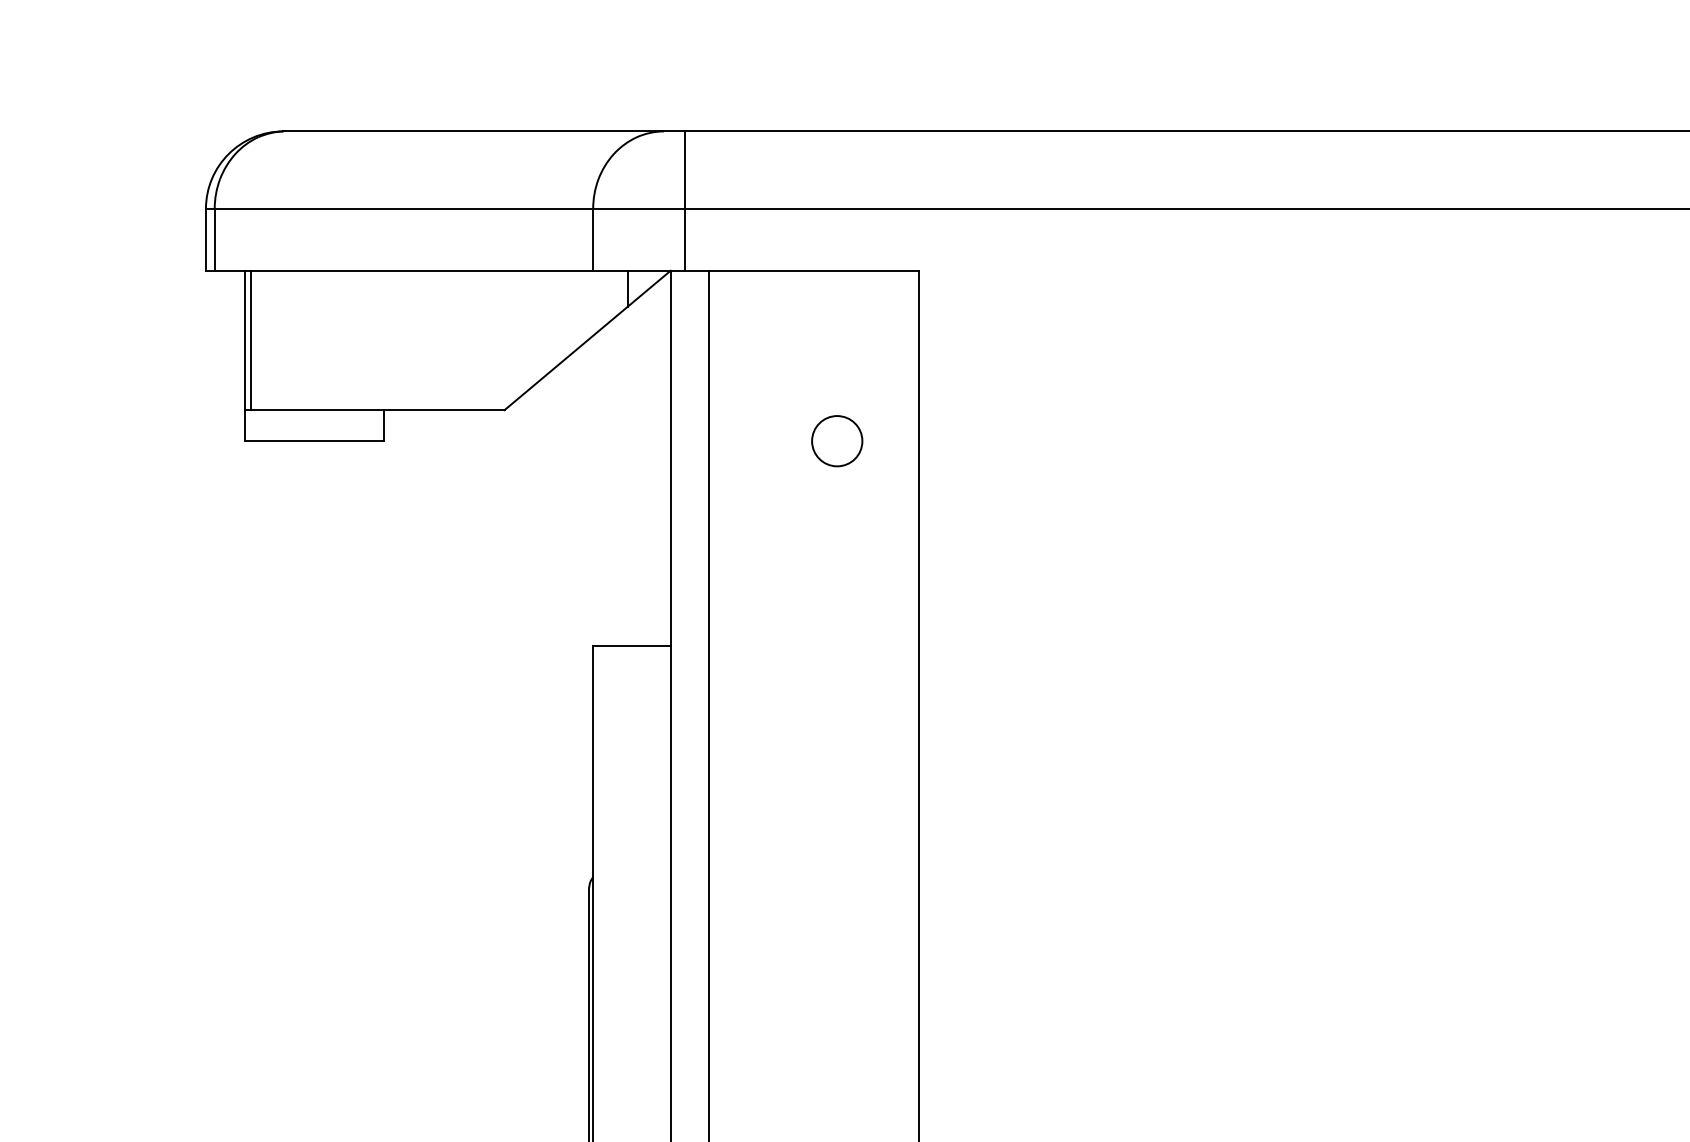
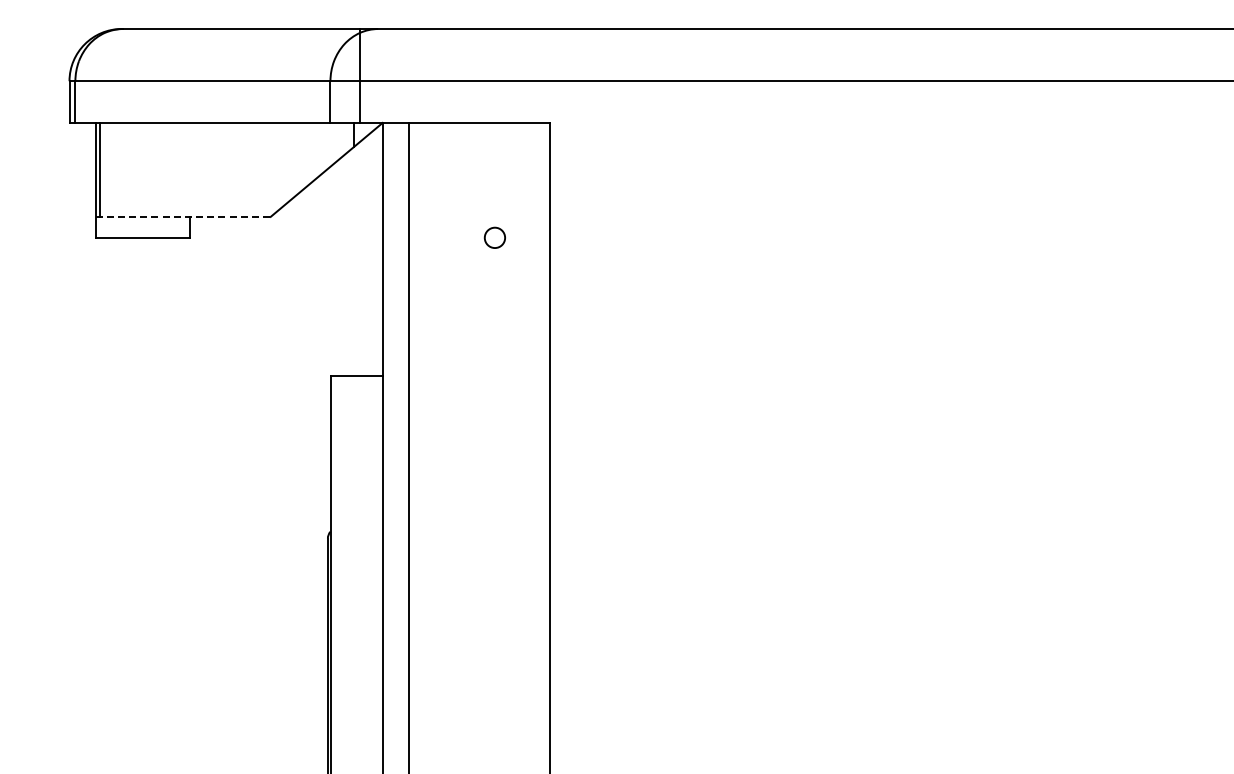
line: (685, 200) -> (359, 75), moved
line: (375, 409) -> (183, 216), solid -> dashed
part: (836, 440) -> (494, 237), size x0.6

